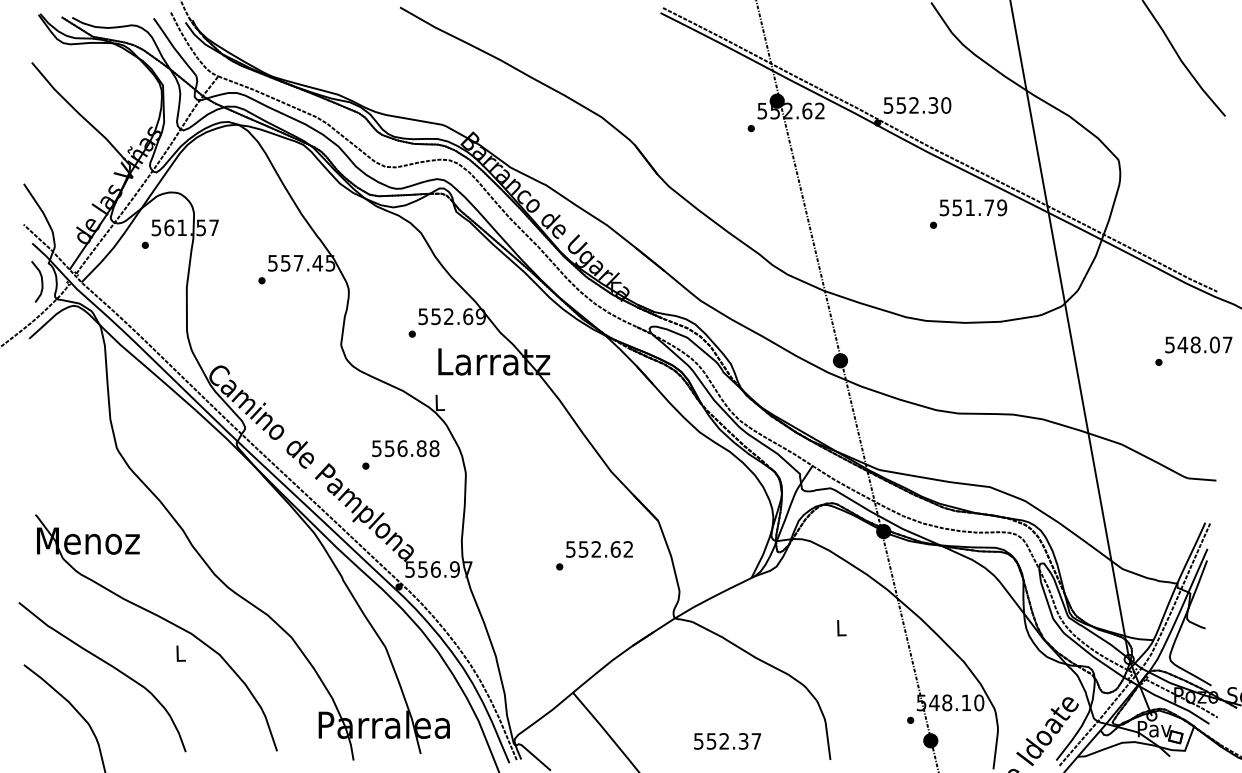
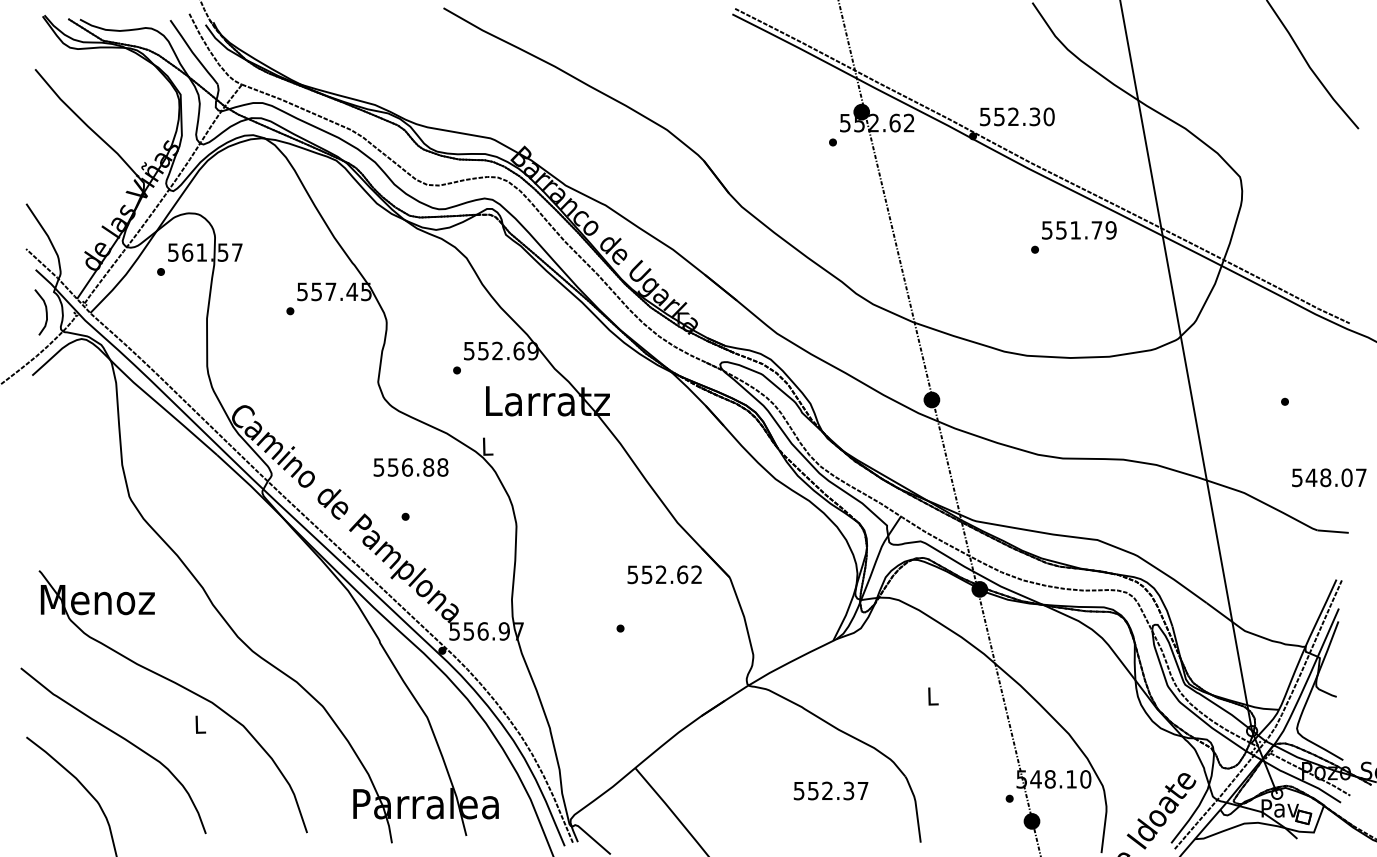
text: (1198, 344) -> (1328, 477), moved
text: (405, 448) -> (410, 467), moved
text: (599, 549) -> (664, 574), moved
text: (727, 741) -> (830, 791), moved

